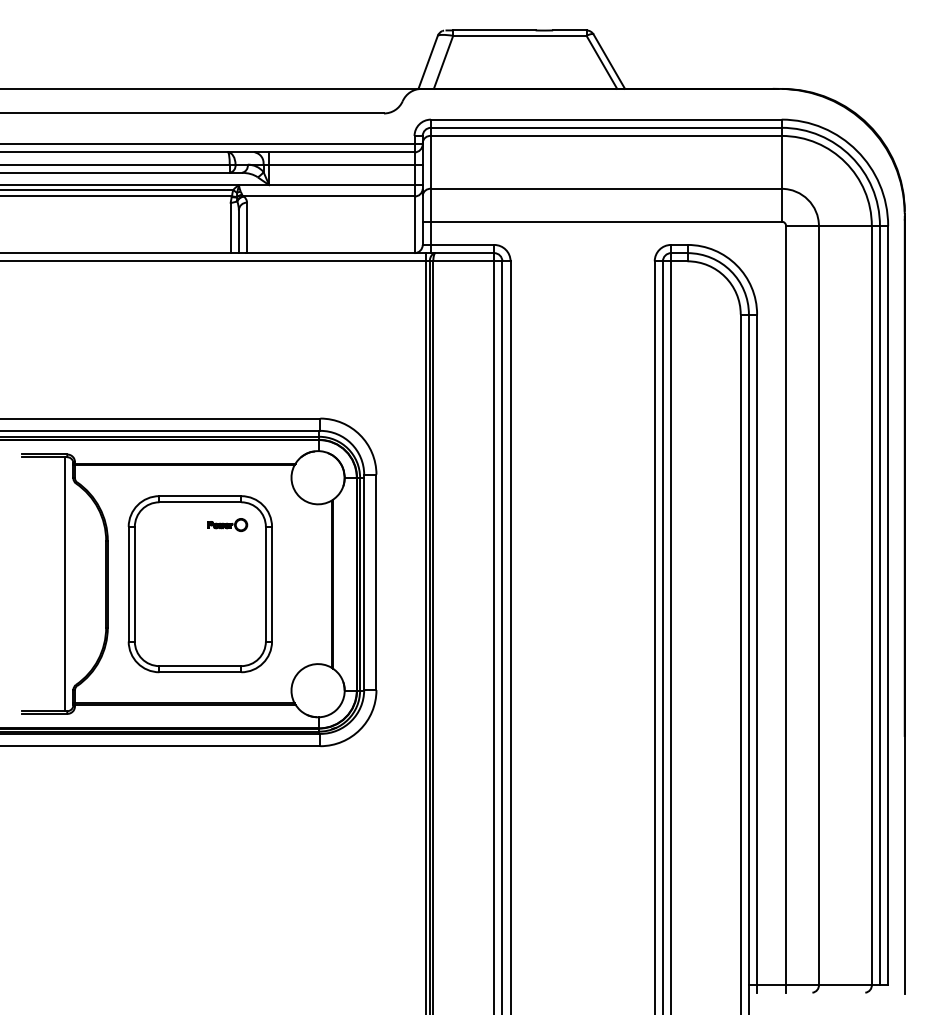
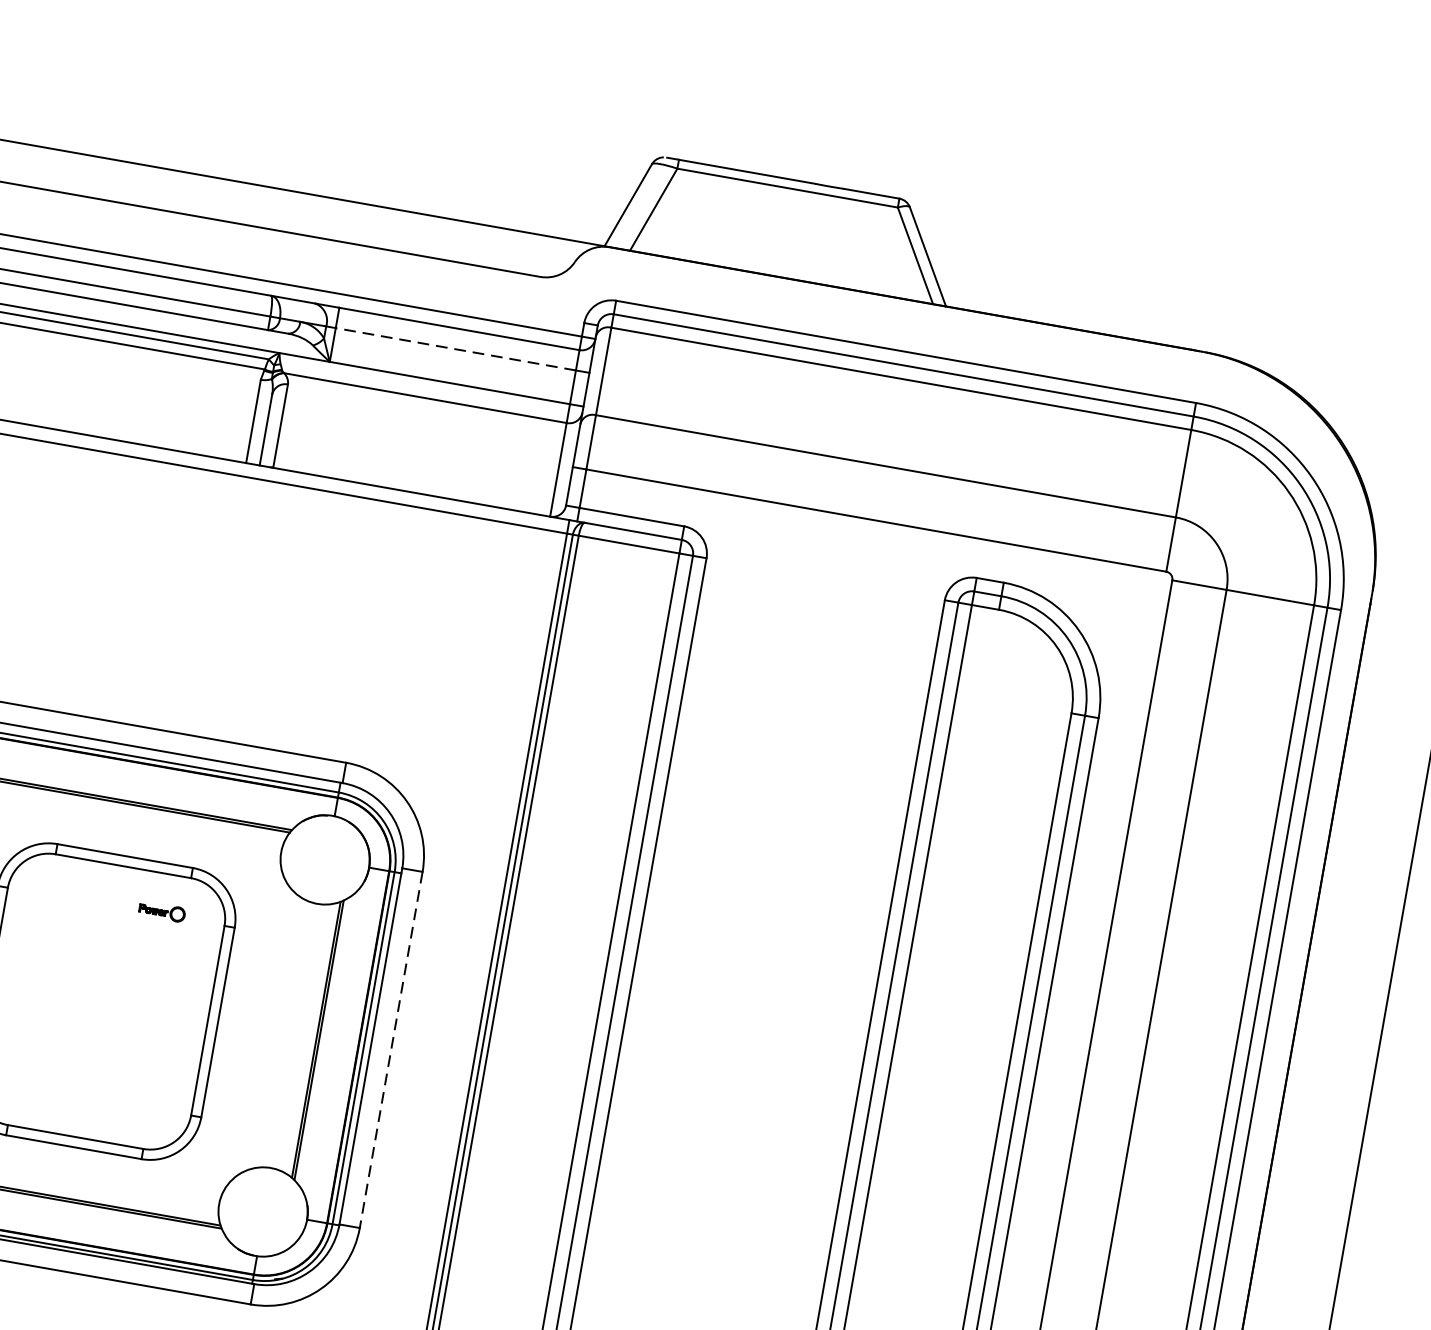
line: (341, 164) -> (455, 348), solid -> dashed
part: (227, 524) -> (161, 910), size x0.7
line: (376, 582) -> (391, 1050), solid -> dashed

